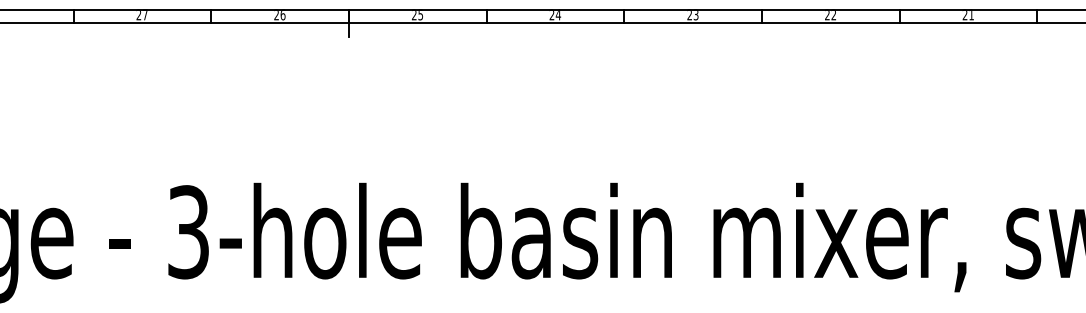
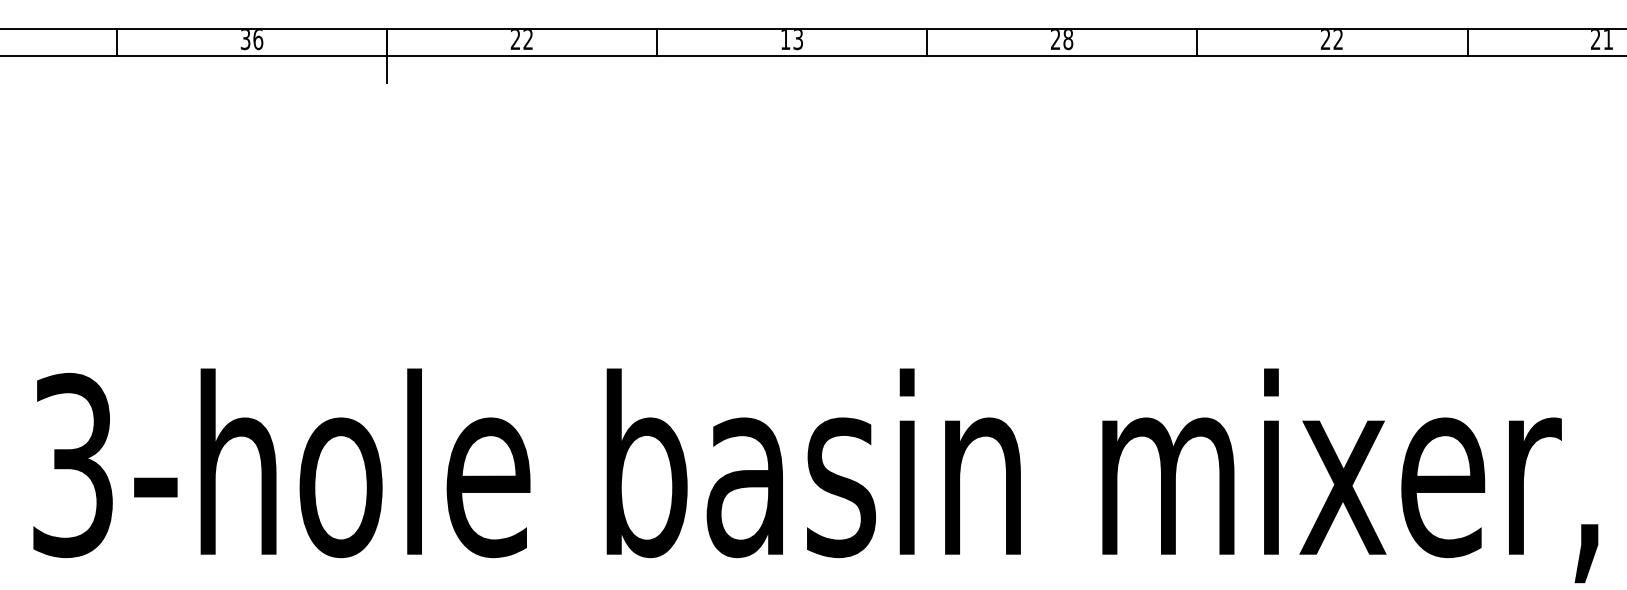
text: (276, 15) -> (245, 40), 26 -> 36
text: (420, 15) -> (527, 40), 25 -> 22
text: (555, 15) -> (792, 40), 24 -> 13
text: (695, 15) -> (1066, 40), 23 -> 28

